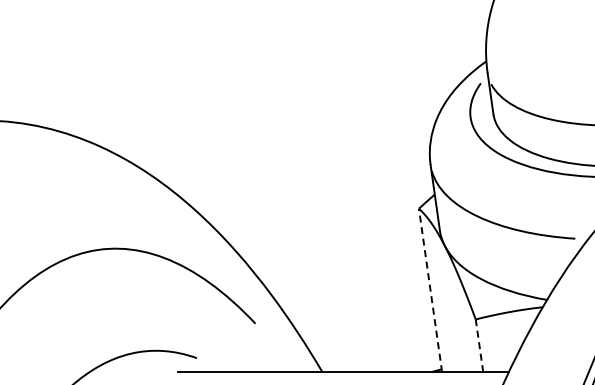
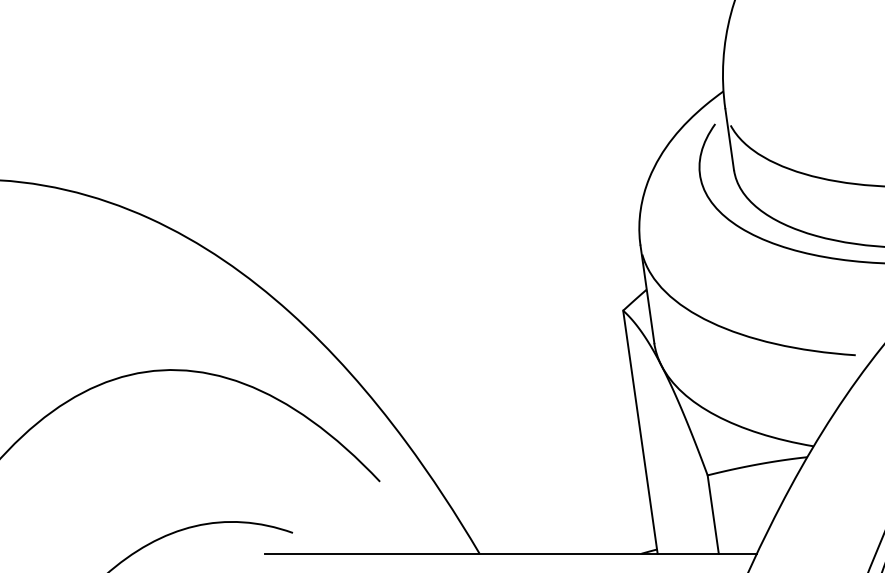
line: (430, 290) -> (640, 432), dashed -> solid
line: (479, 345) -> (713, 514), dashed -> solid

